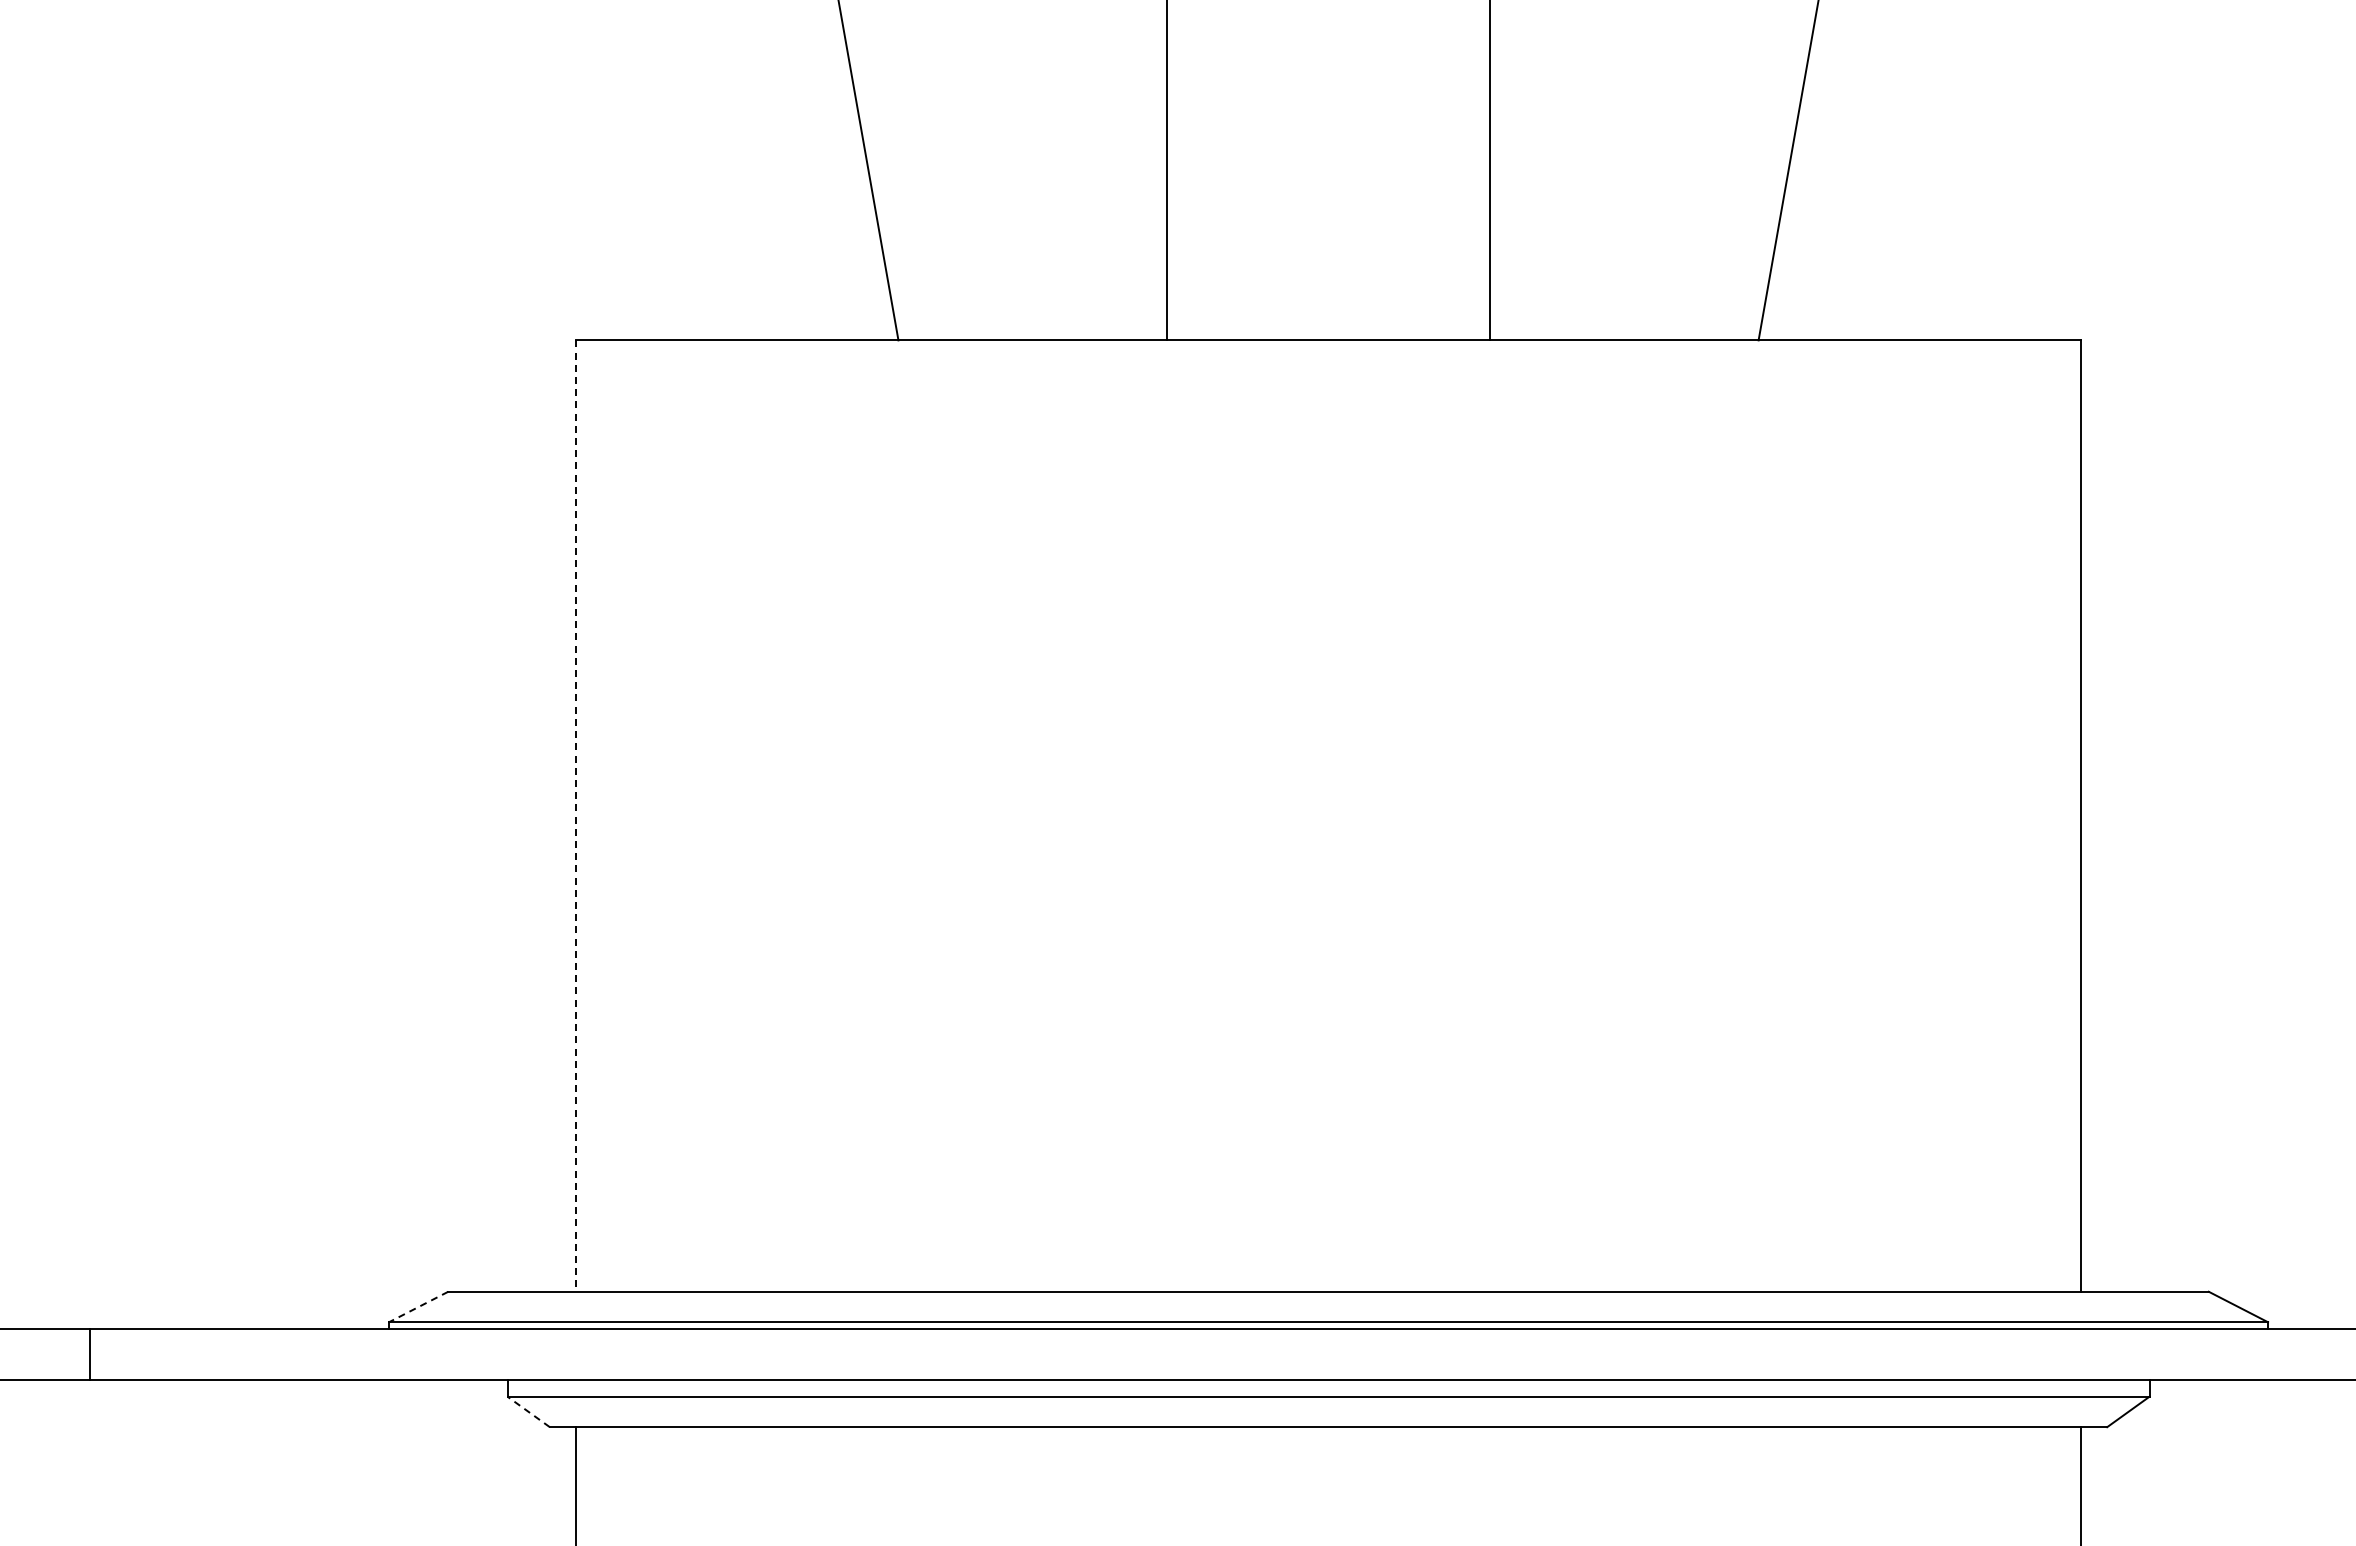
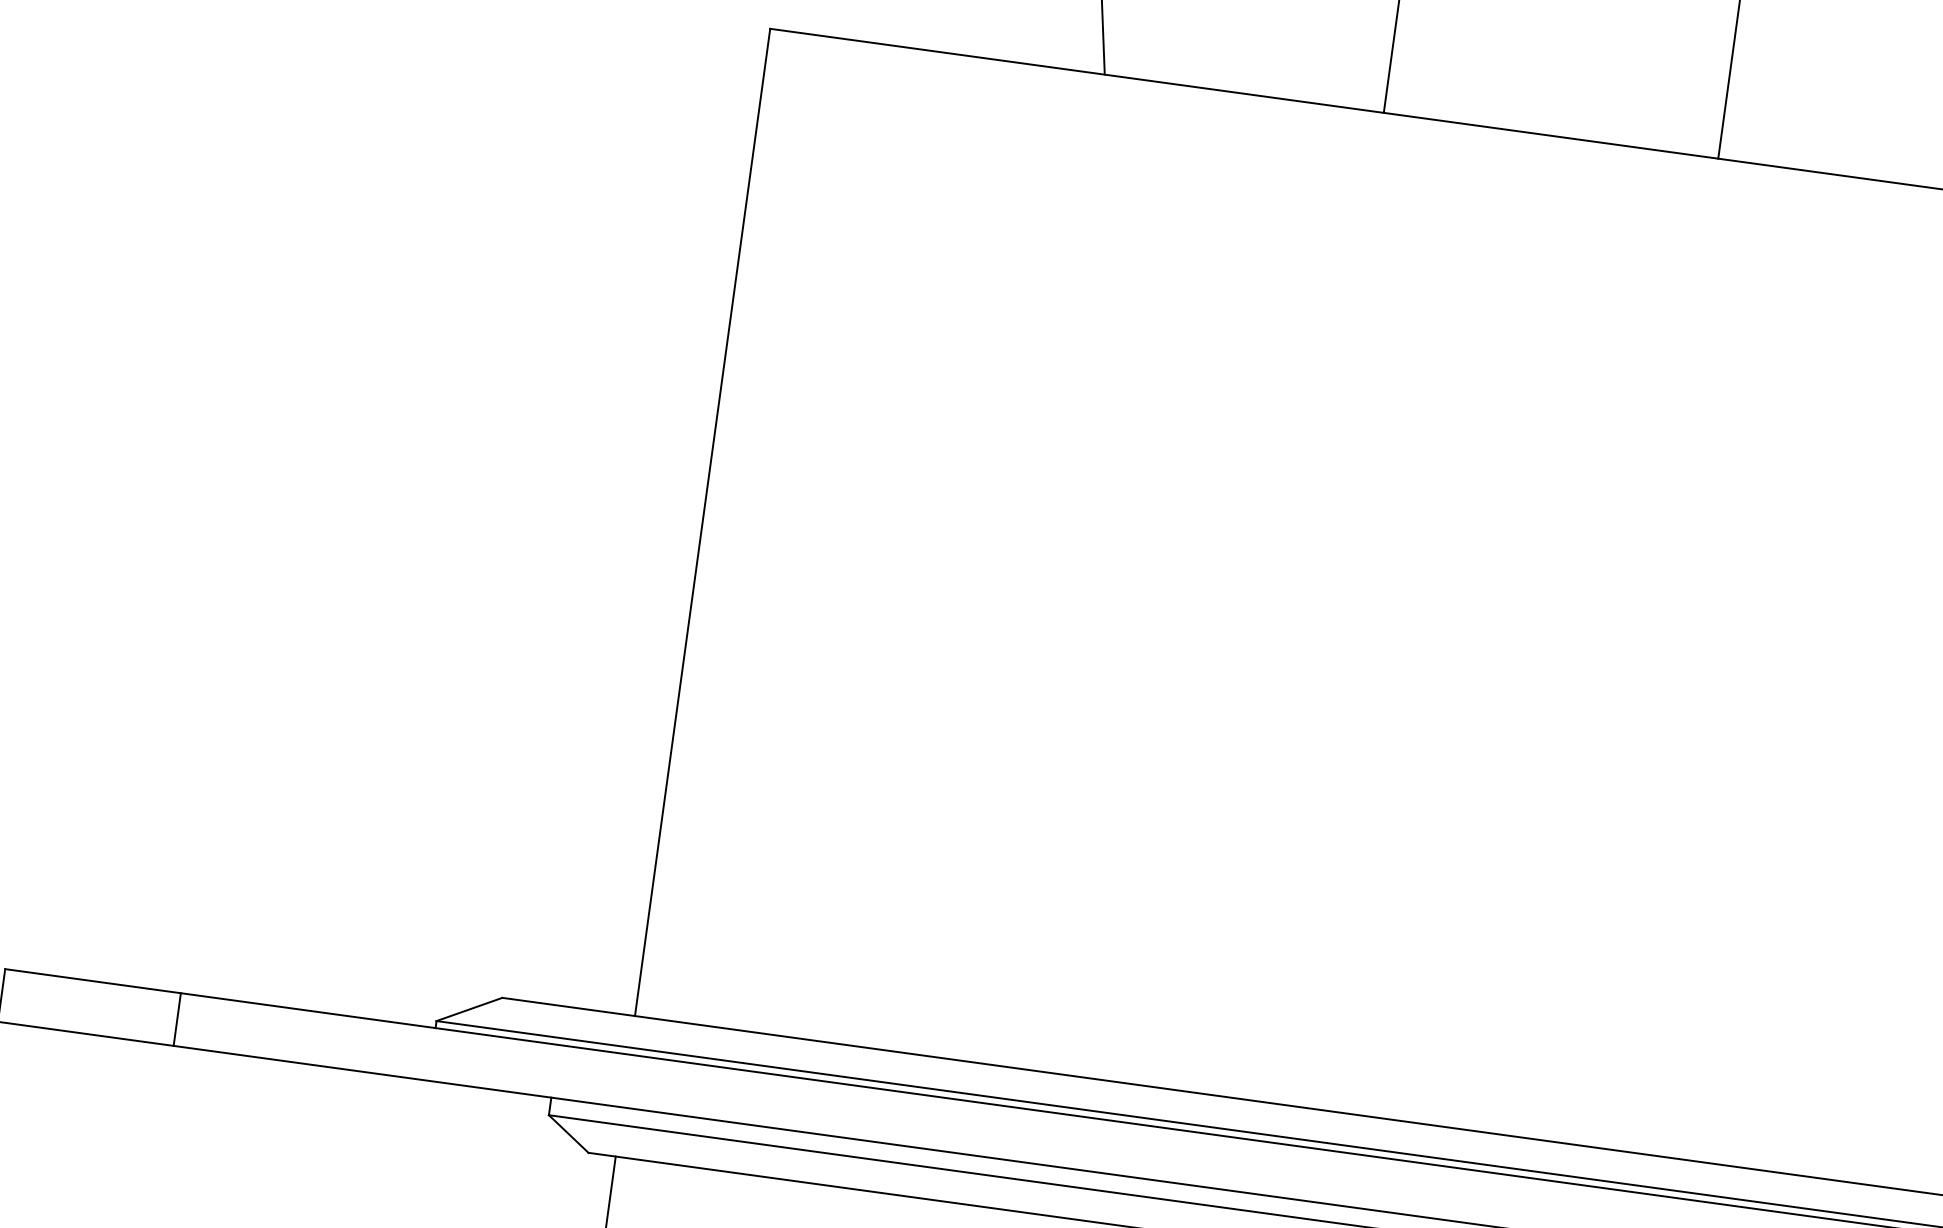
line: (576, 816) -> (702, 522), dashed -> solid
line: (418, 1307) -> (469, 1009), dashed -> solid
line: (89, 1353) -> (177, 1018), moved
line: (528, 1411) -> (568, 1133), dashed -> solid

